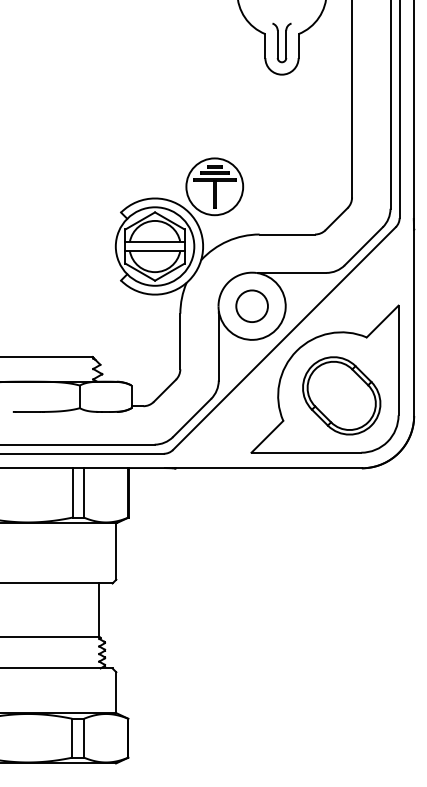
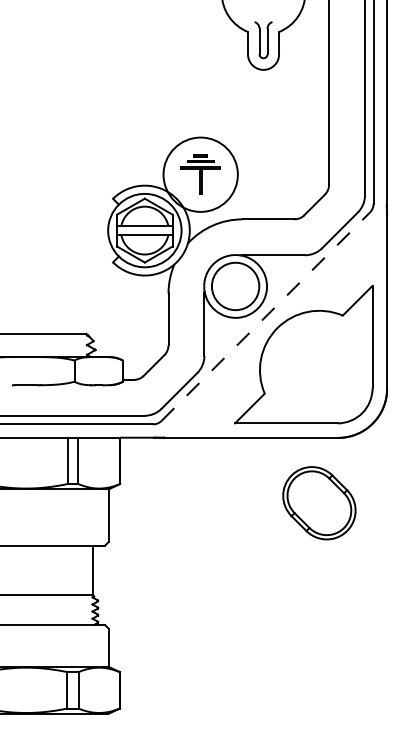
circle: (214, 186) -> (200, 174), size x1.4
circle: (252, 306) -> (235, 286), size x1.6
line: (285, 338) -> (266, 316), solid -> dashed
part: (341, 396) -> (319, 503), moved

